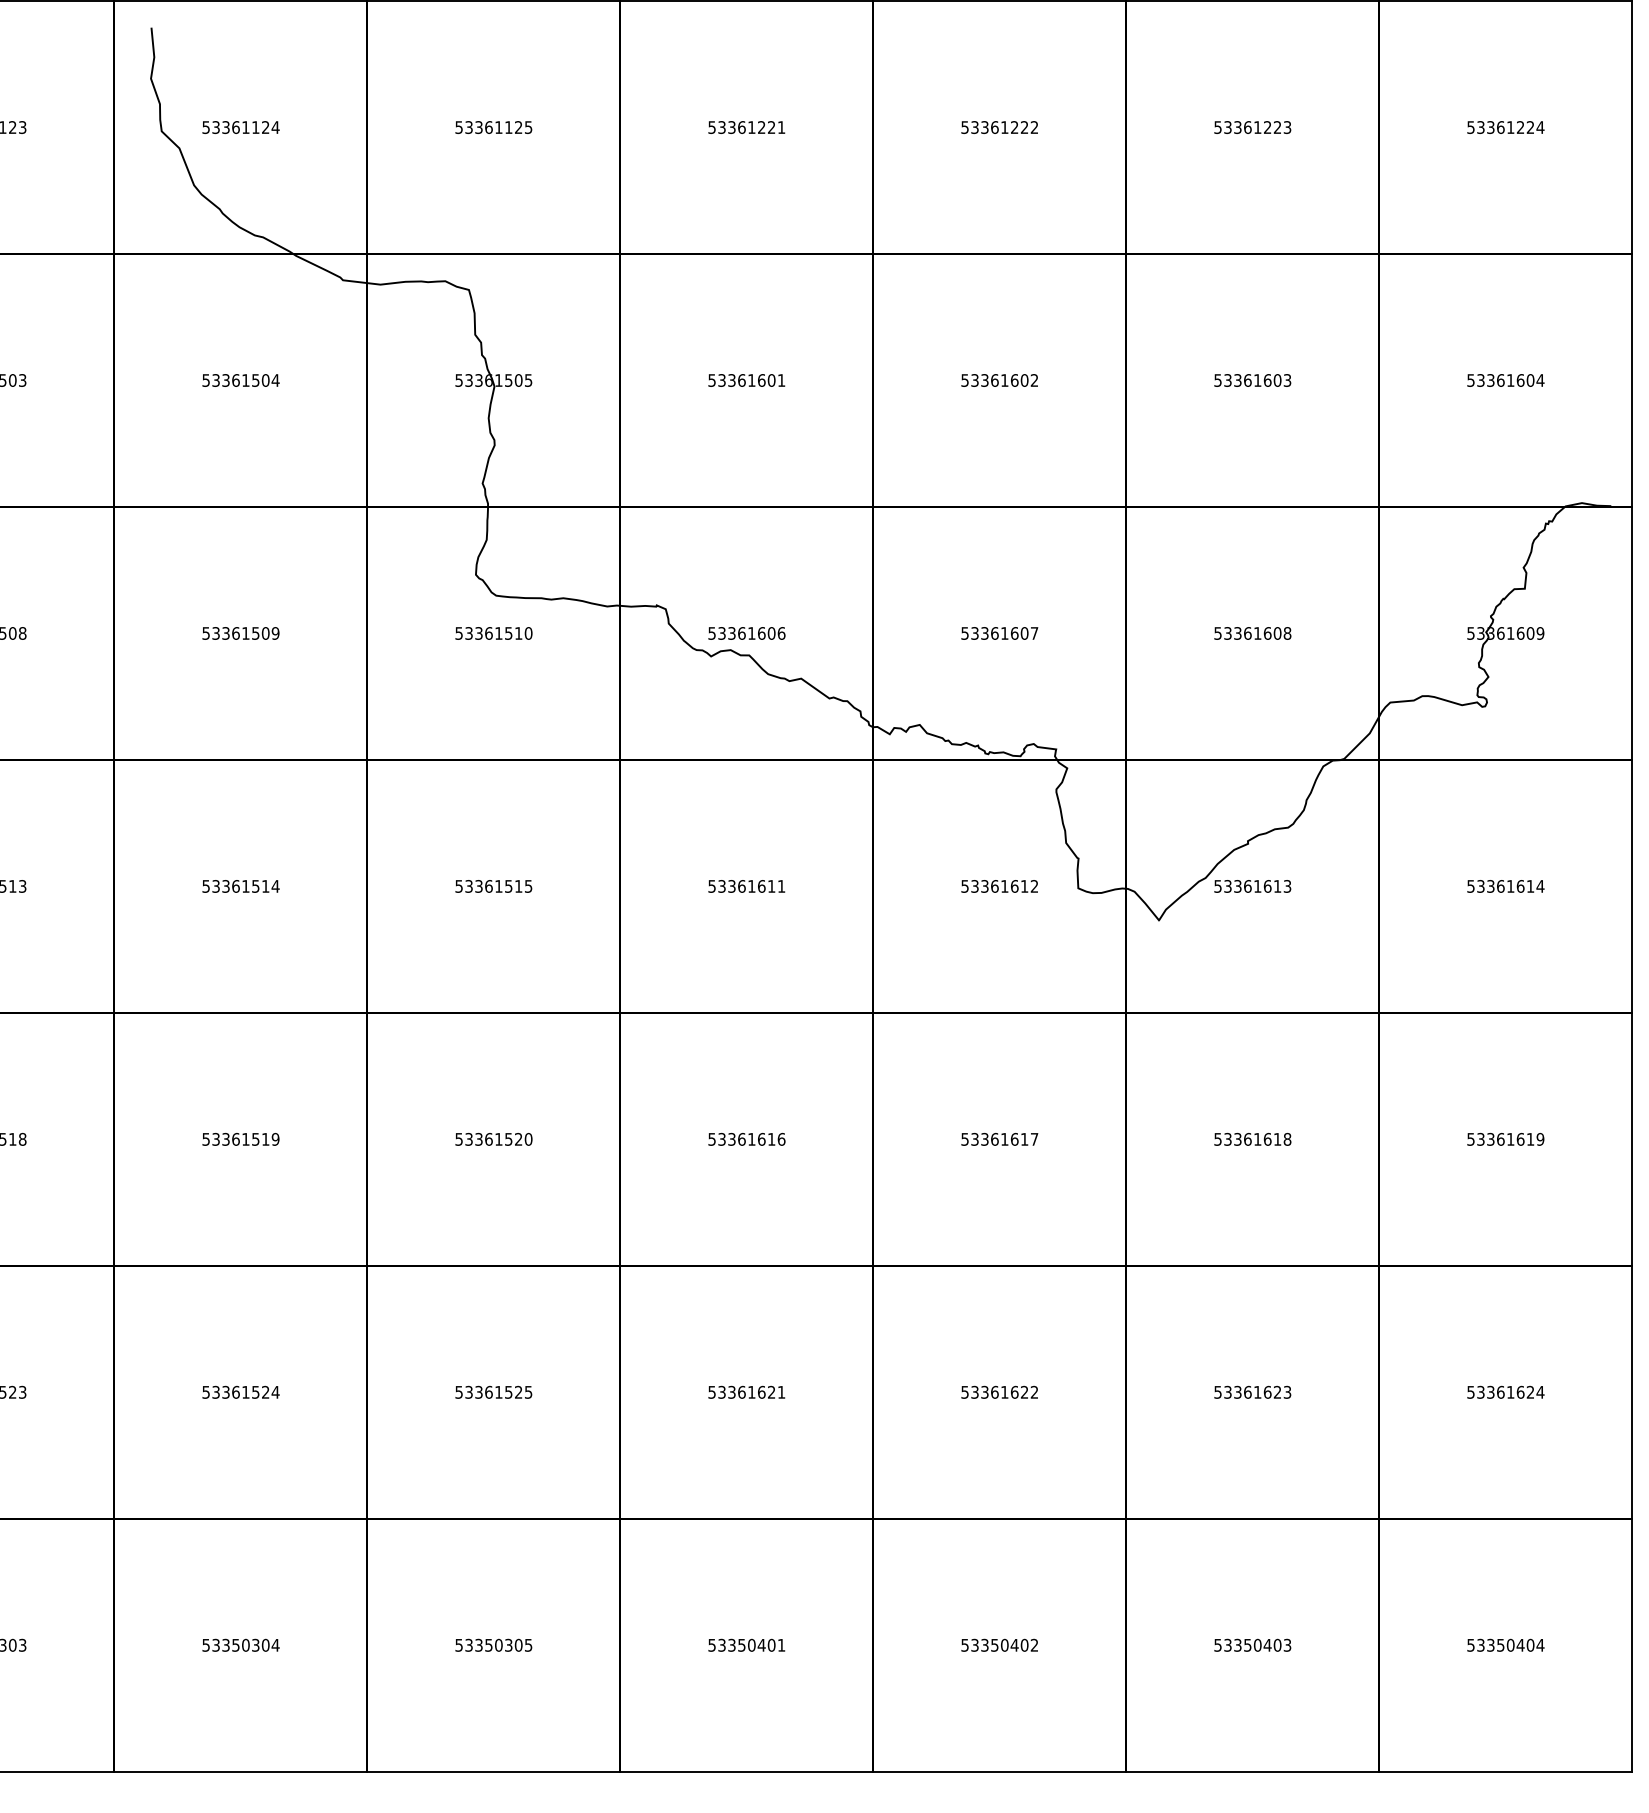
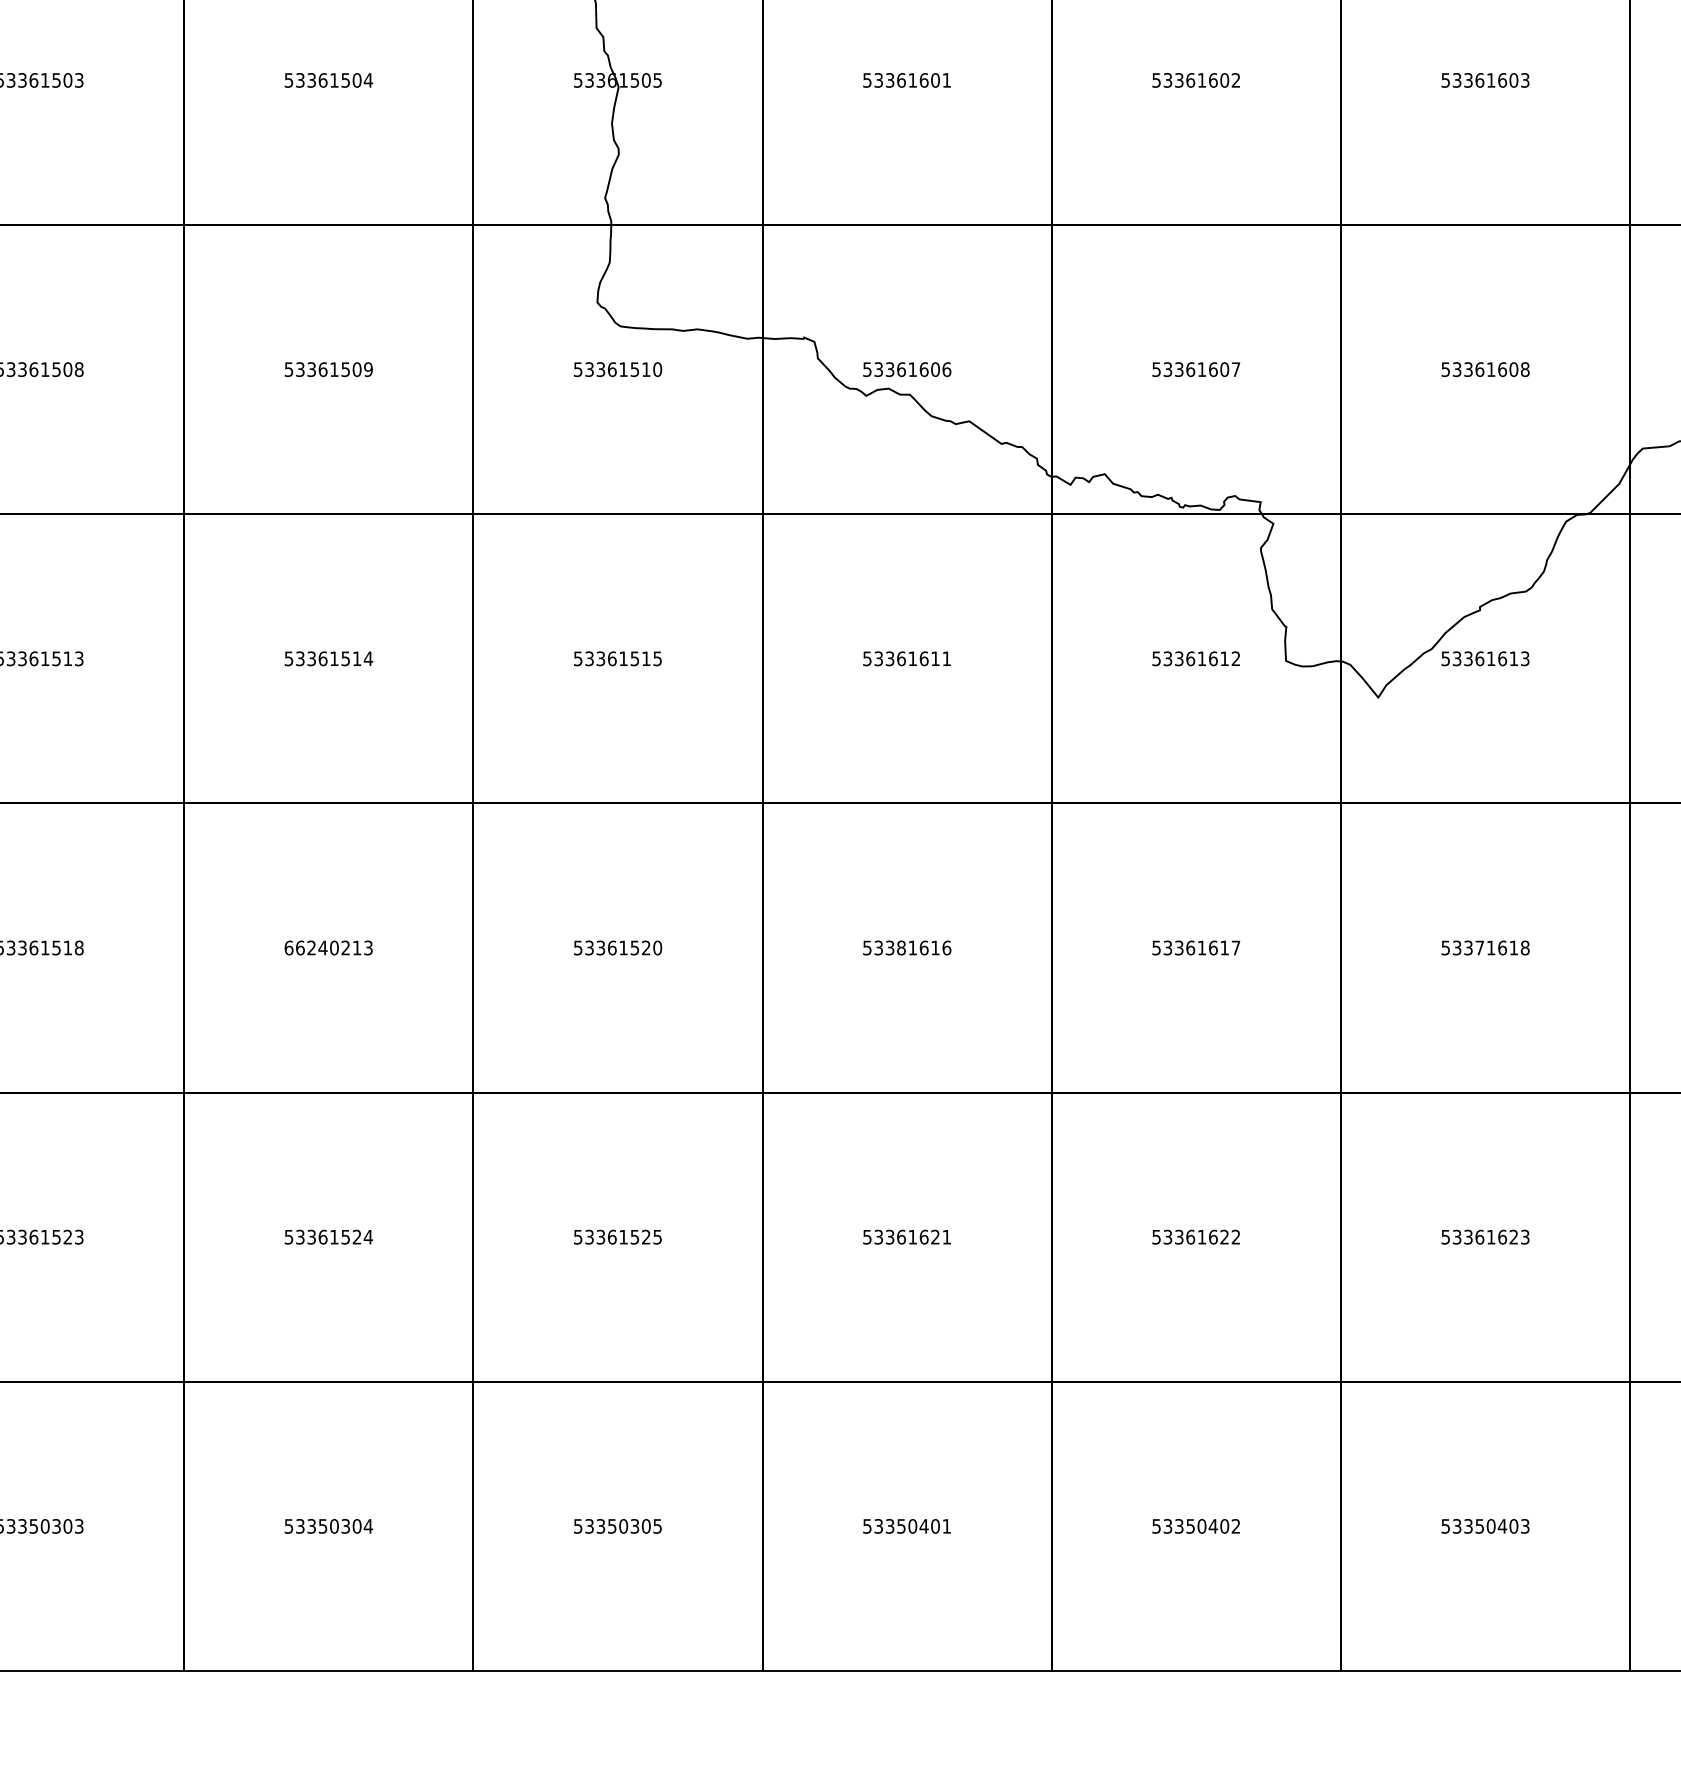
text: (240, 1138) -> (328, 946), 53361519 -> 66240213
text: (1247, 1138) -> (1479, 946), 53361618 -> 53371618
text: (741, 1139) -> (901, 948), 53361616 -> 53381616

